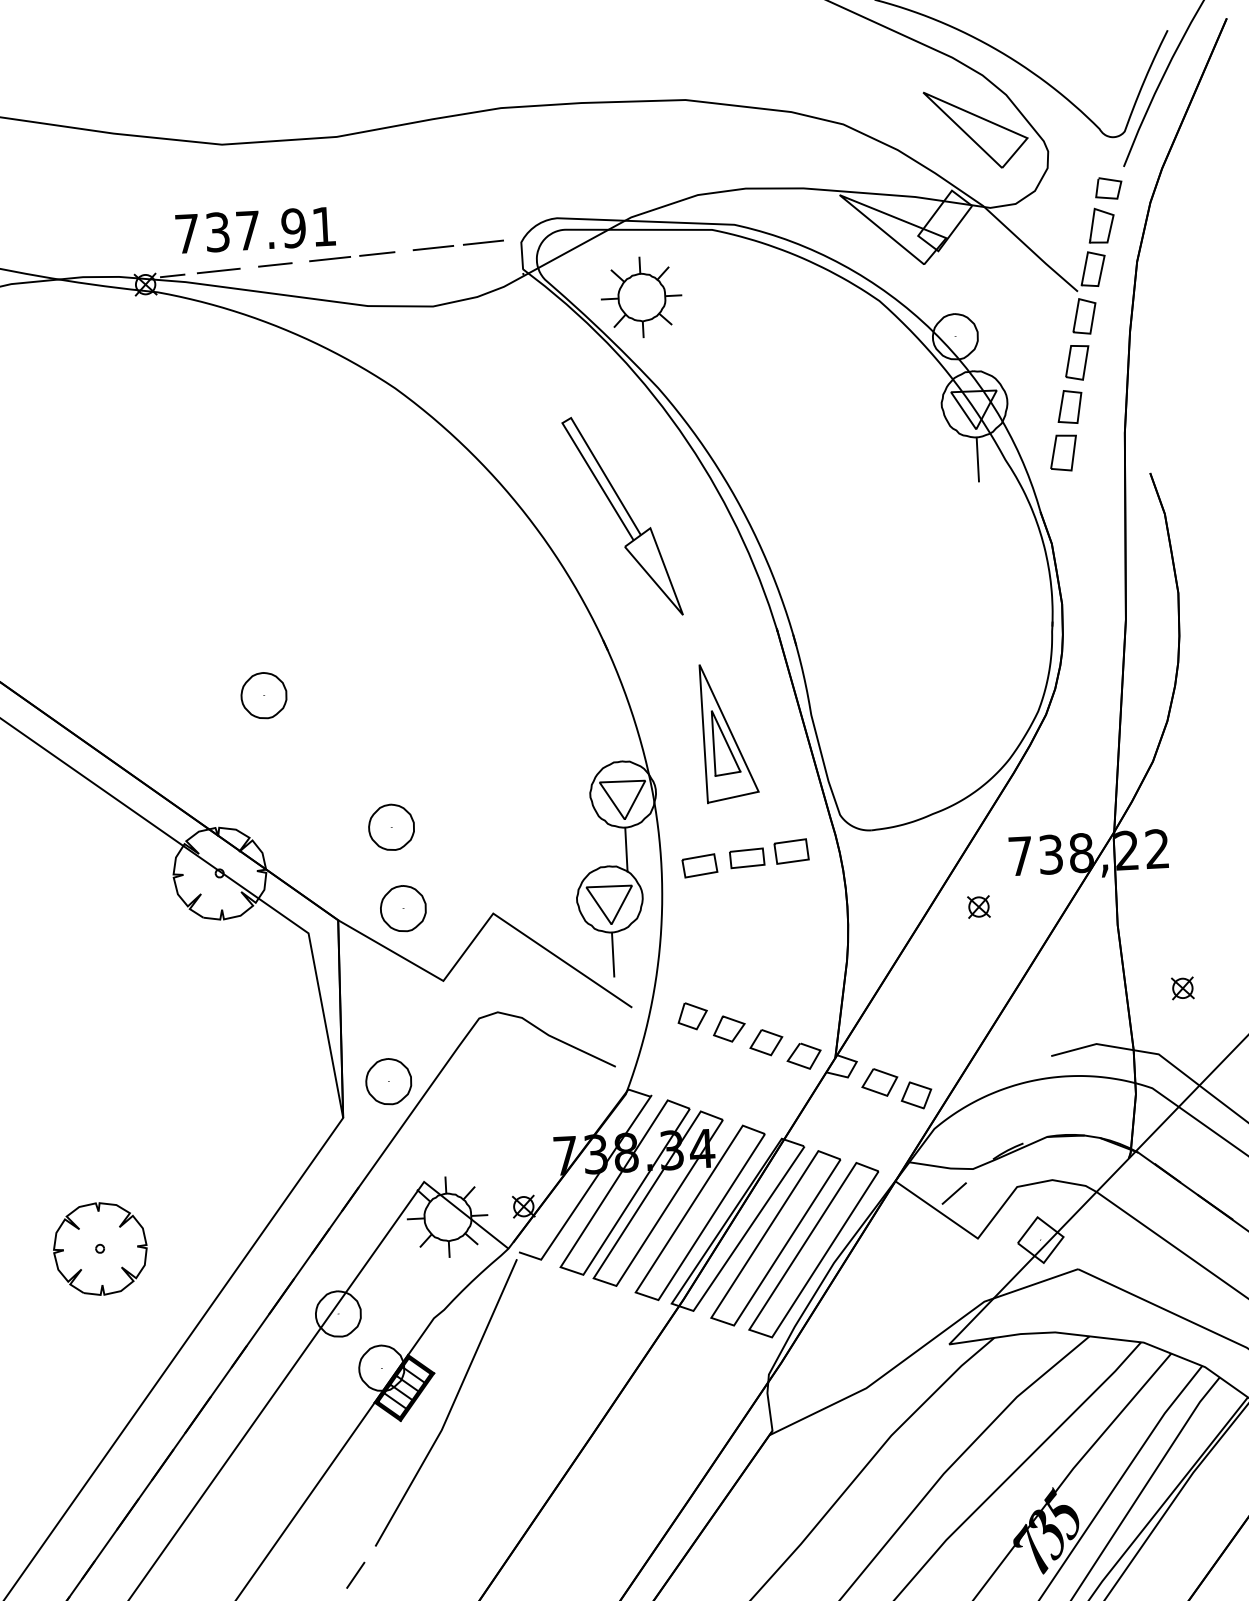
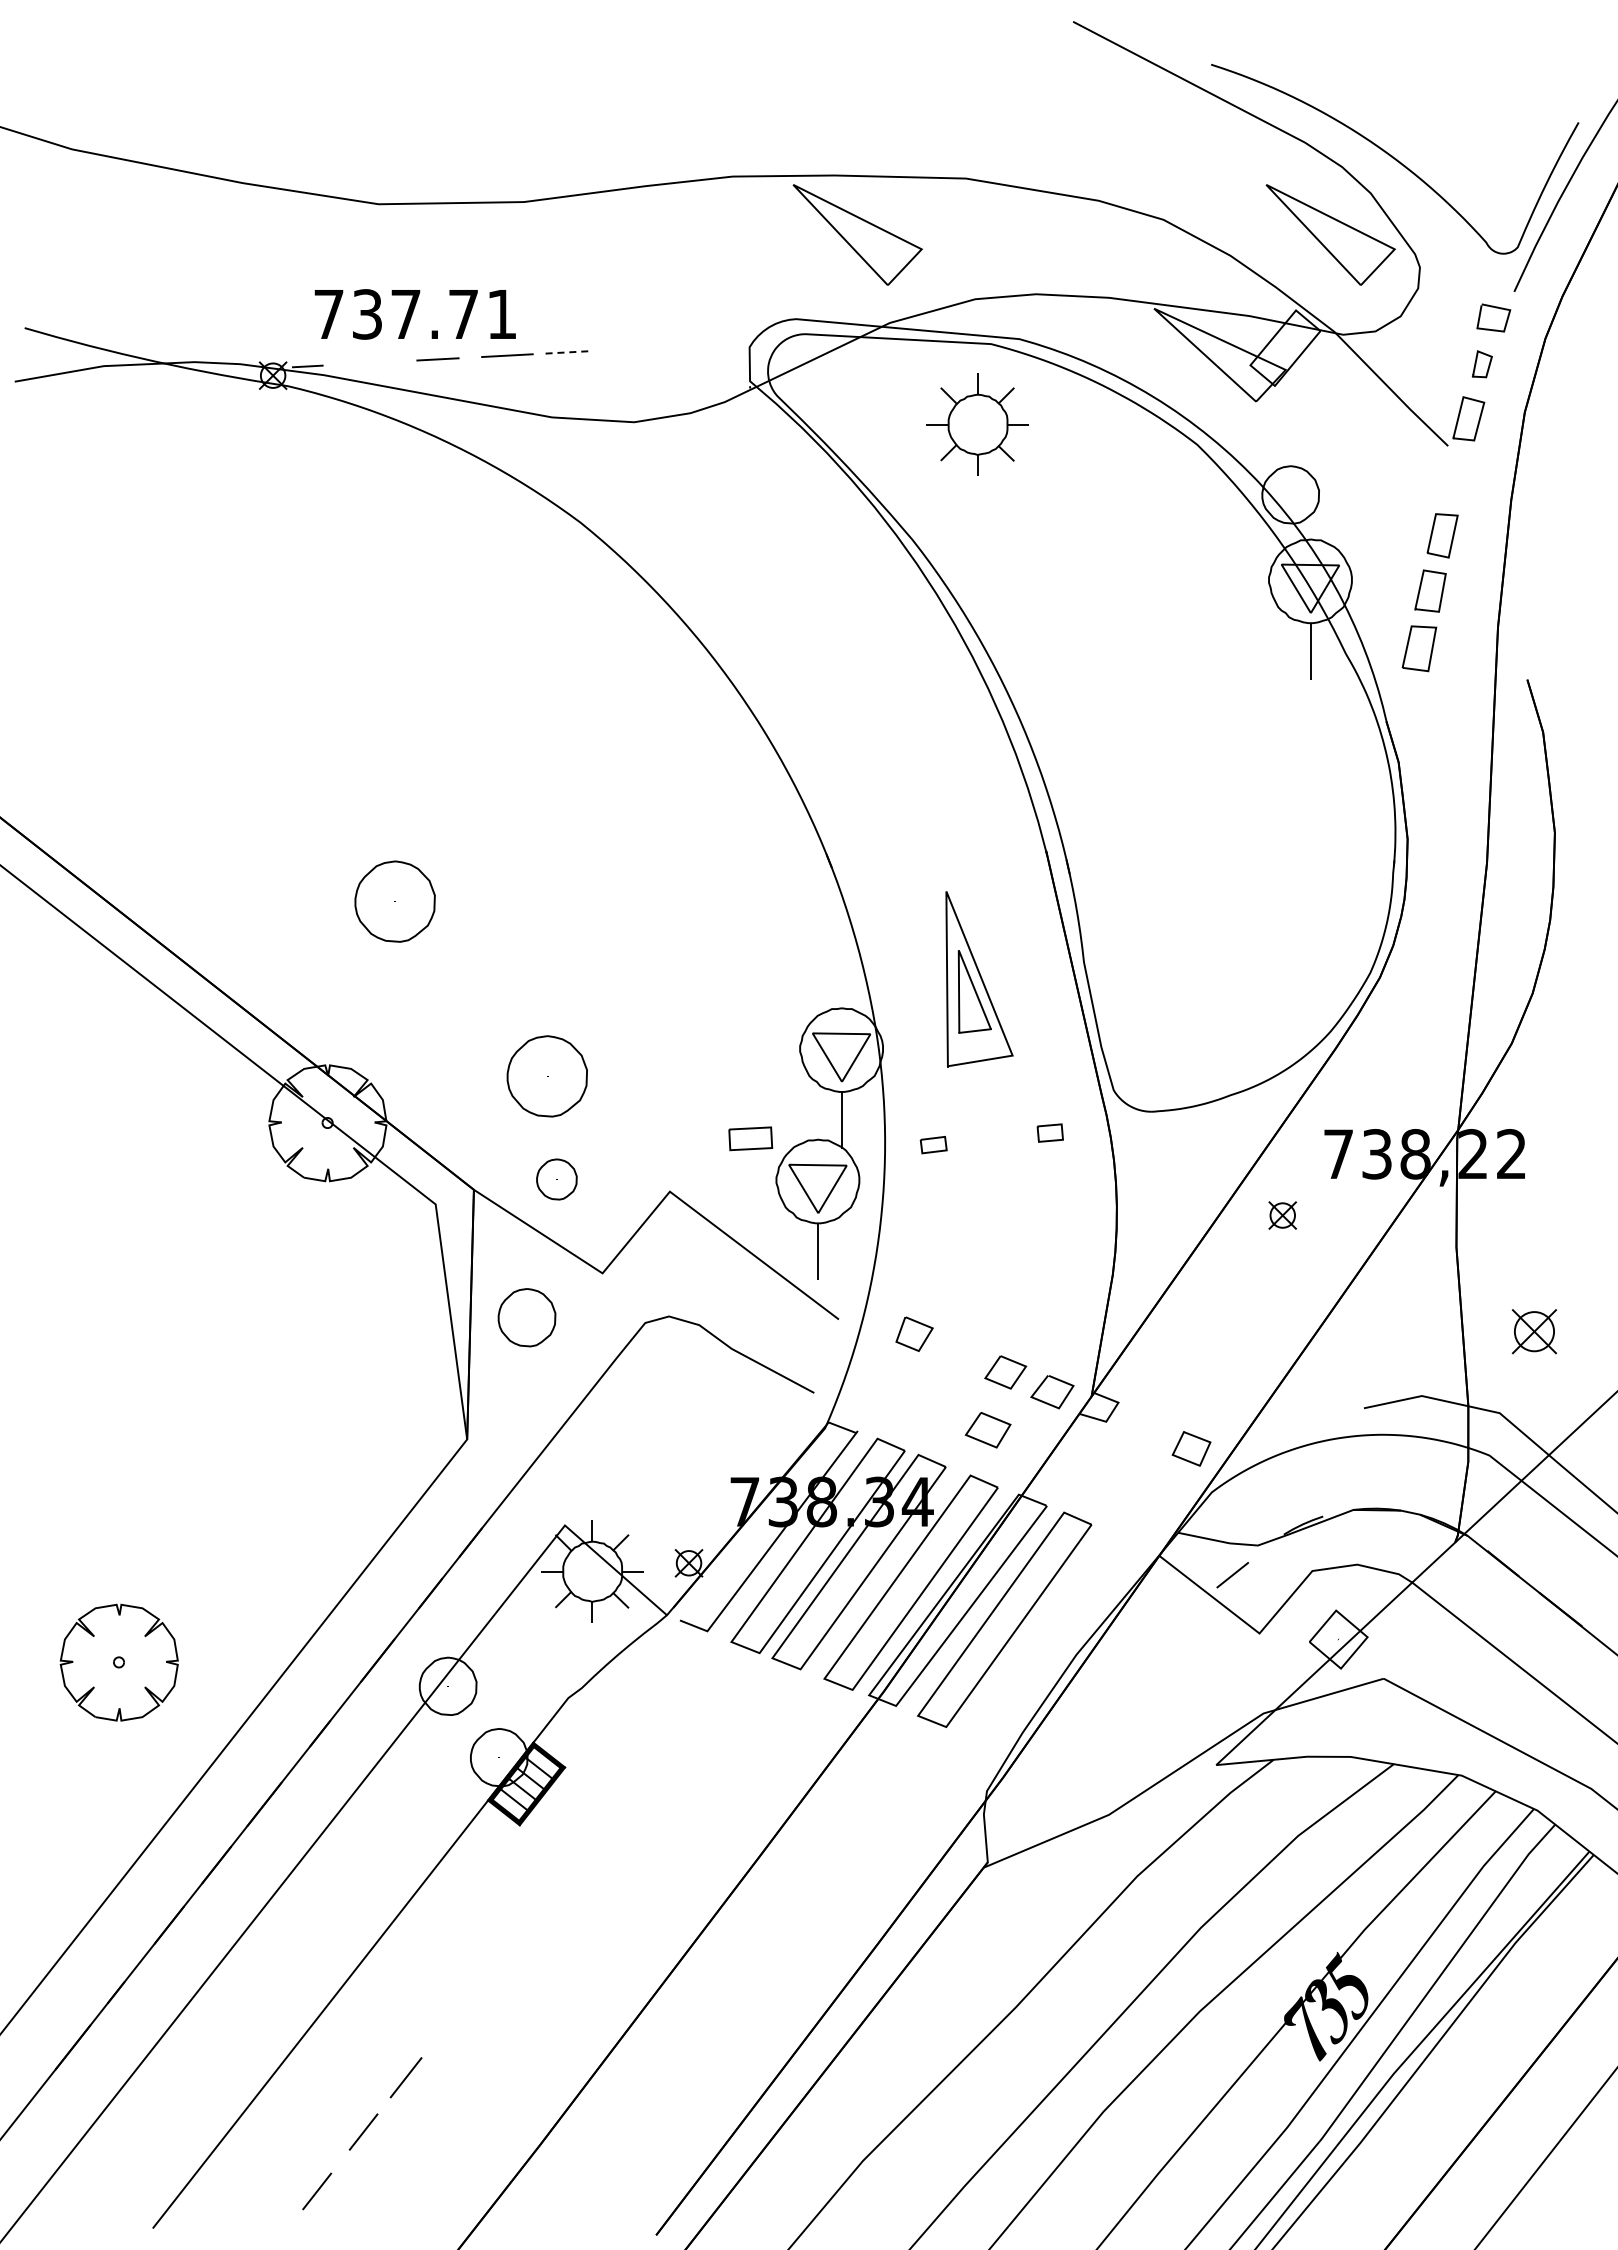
part: (601, 148) -> (857, 234), added
part: (1101, 224) -> (1482, 363), size x0.6
text: (293, 228) -> (463, 314), 737.91 -> 737.71
line: (483, 242) -> (701, 344), removed
line: (433, 247) -> (638, 348), removed
line: (377, 254) -> (567, 352), solid -> dashed
line: (218, 270) -> (365, 362), removed
part: (641, 297) -> (977, 424), moved
line: (1077, 316) -> (1445, 477), removed
part: (622, 516) -> (858, 699), removed
part: (264, 695) -> (395, 901), size x1.4
part: (391, 826) -> (547, 1075), size x1.4
part: (791, 850) -> (1050, 1132), size x0.6
part: (747, 858) -> (750, 1138), moved
part: (699, 865) -> (933, 1144), size x0.6
part: (403, 908) -> (556, 1179), size x0.7
part: (1182, 988) -> (1534, 1331), size x1.6
line: (732, 1020) -> (964, 1342), removed
part: (388, 1081) -> (526, 1317), moved
line: (875, 1090) -> (982, 1440), moved
part: (99, 1248) -> (118, 1662), moved
part: (813, 1250) -> (1051, 1637), removed
line: (452, 1404) -> (585, 1808), removed
line: (355, 1574) -> (452, 2016), removed

